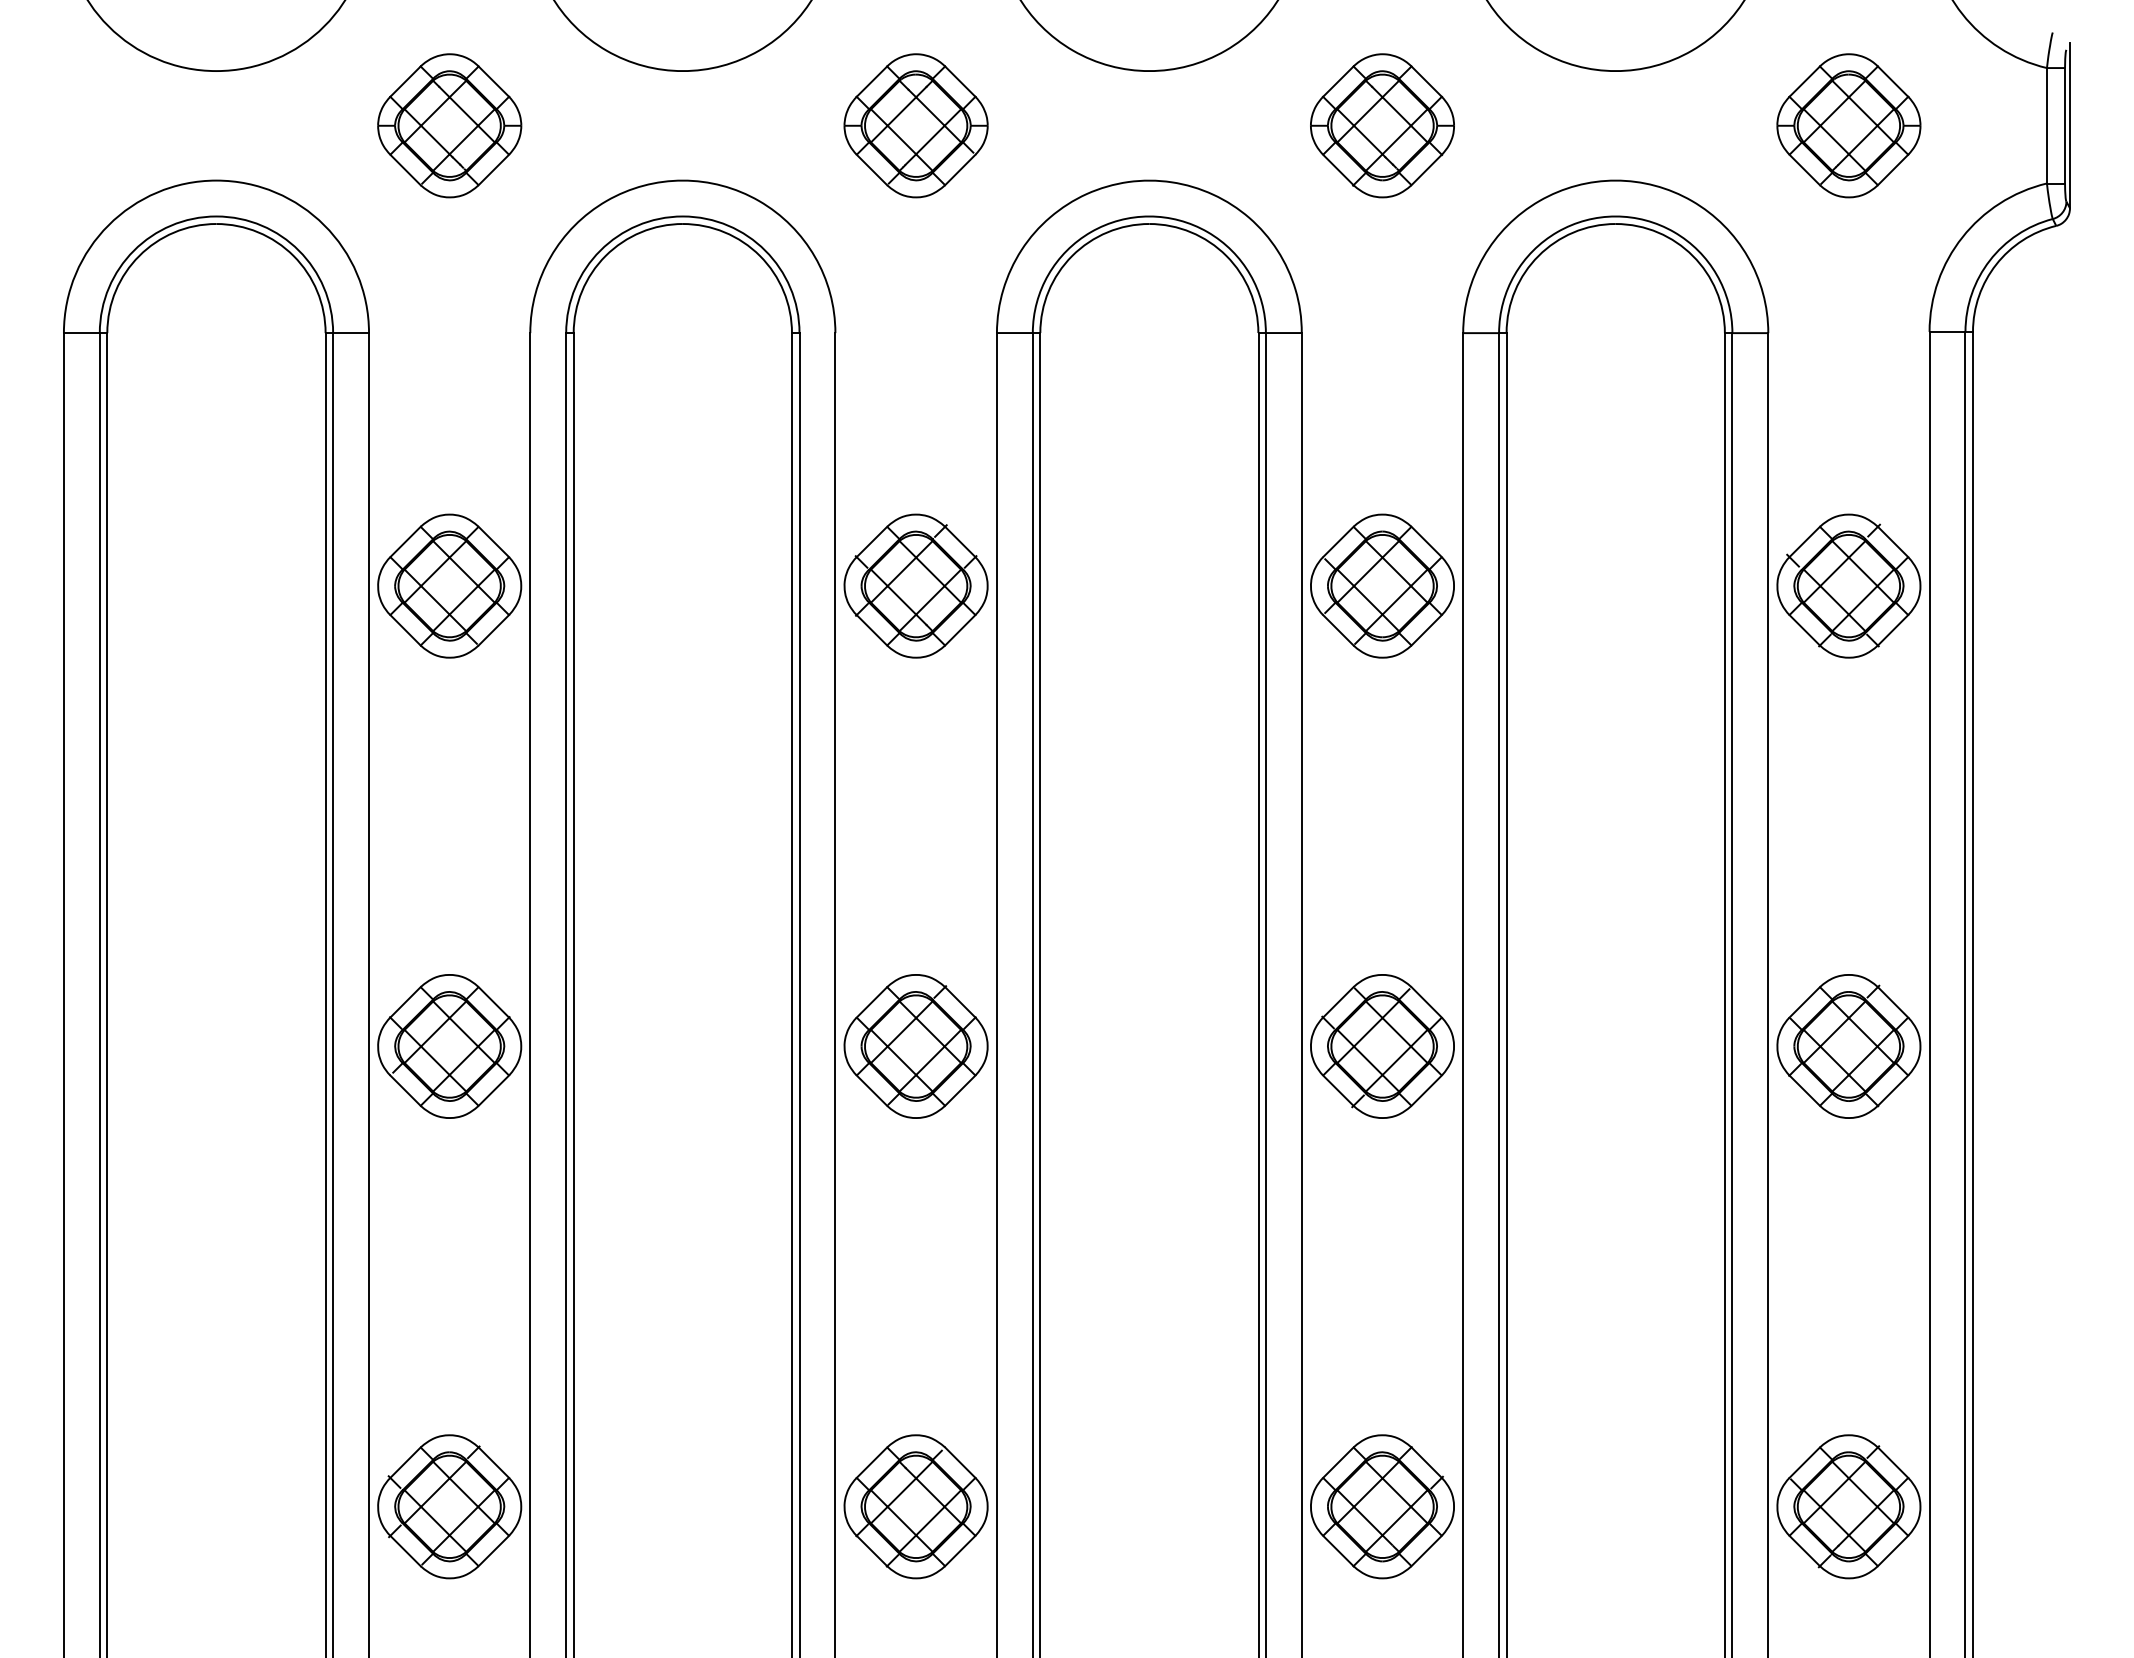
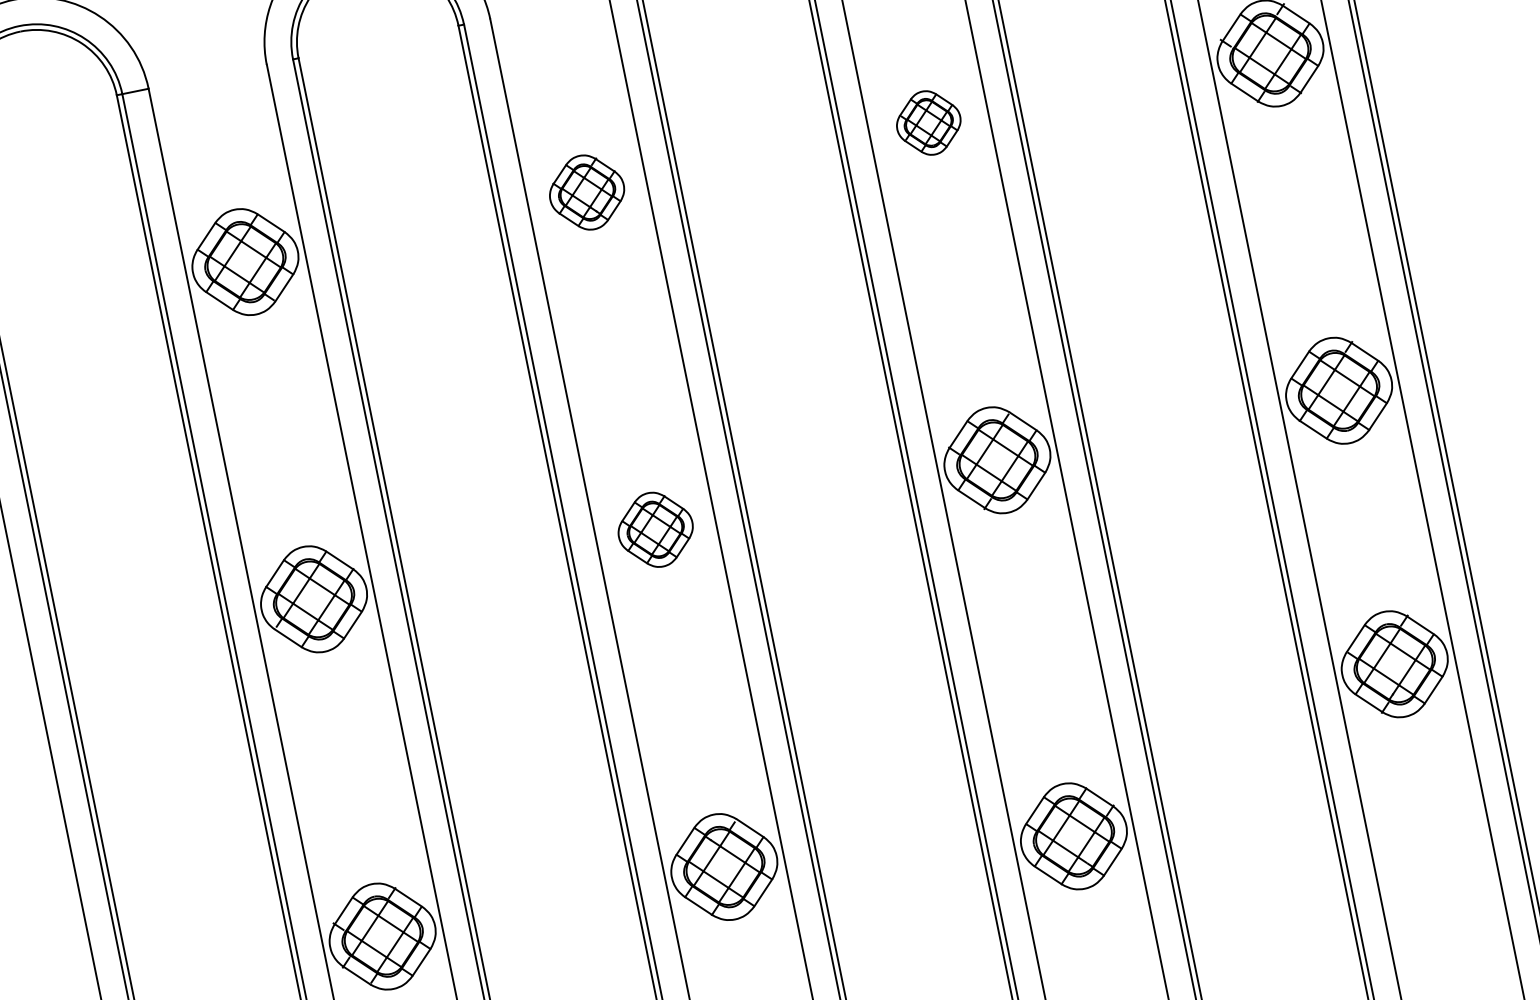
part: (915, 585) -> (586, 192), size x0.7
part: (1382, 585) -> (928, 122), size x0.6
part: (915, 1046) -> (655, 529), size x0.7
part: (1382, 1506) -> (1073, 836), moved
part: (1848, 1506) -> (1394, 664), moved

